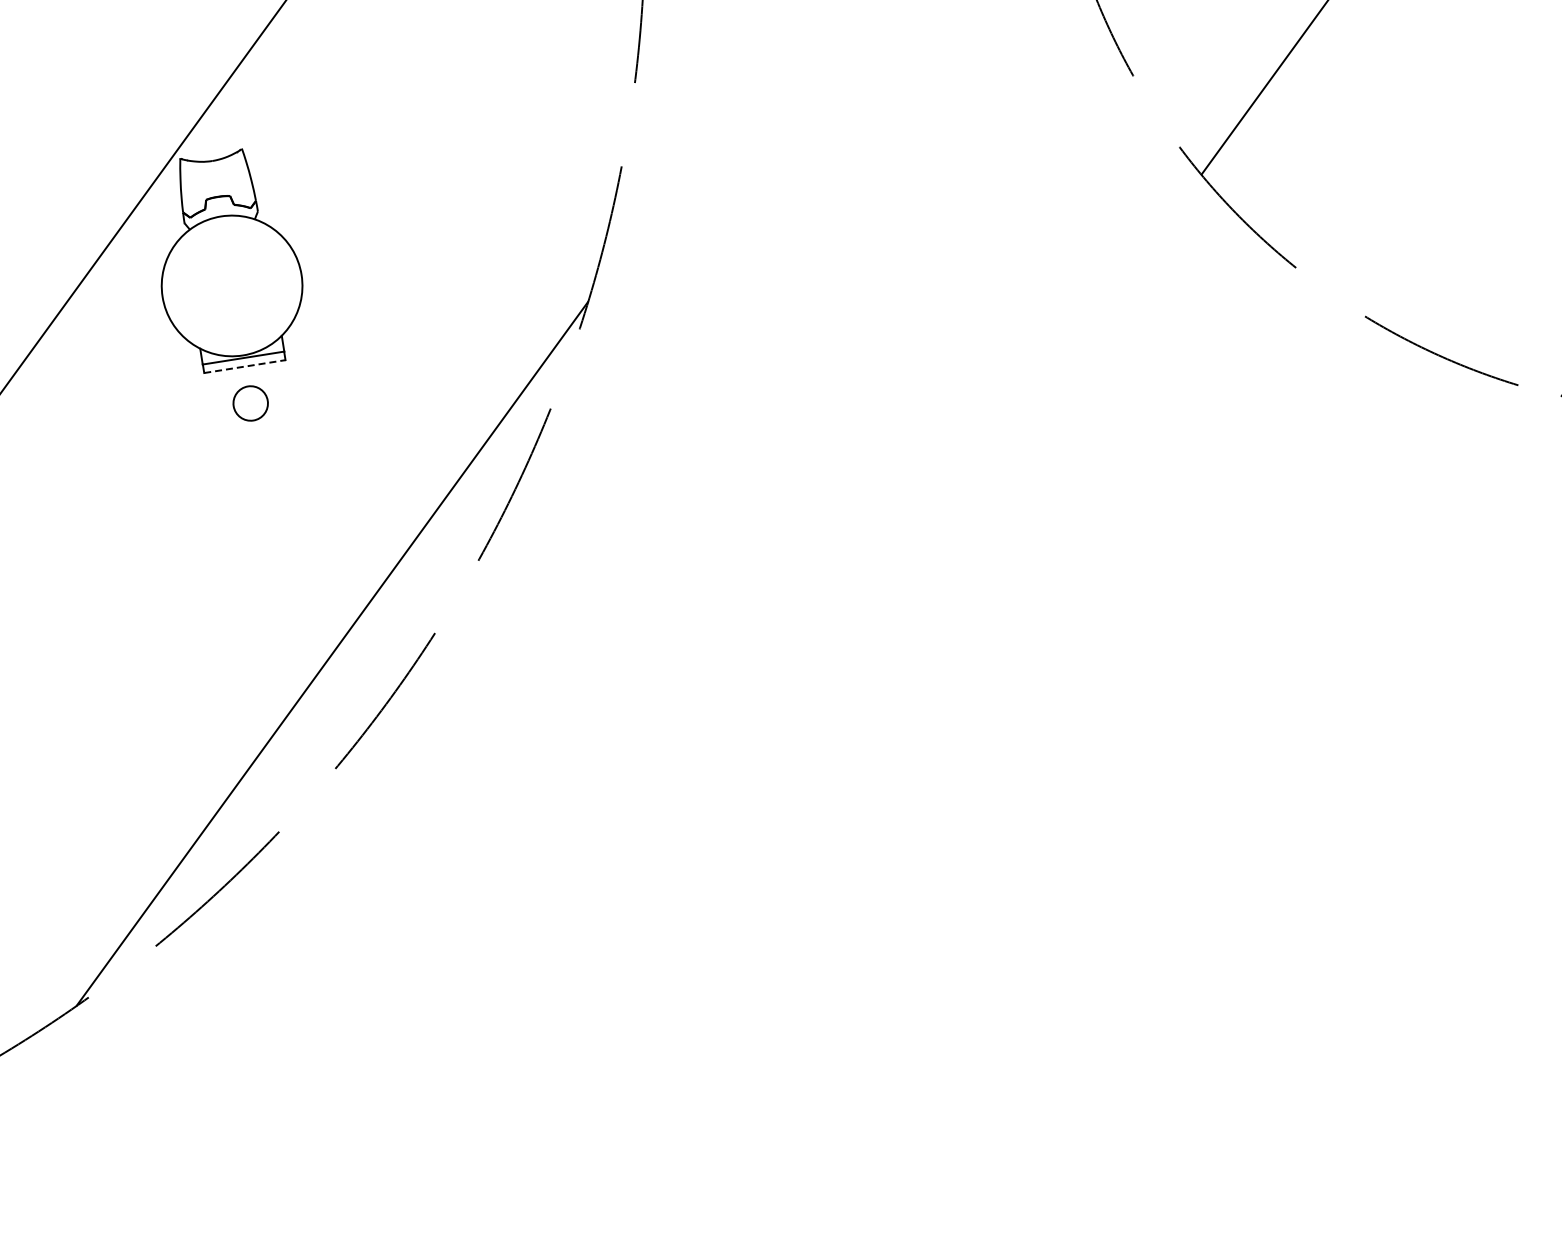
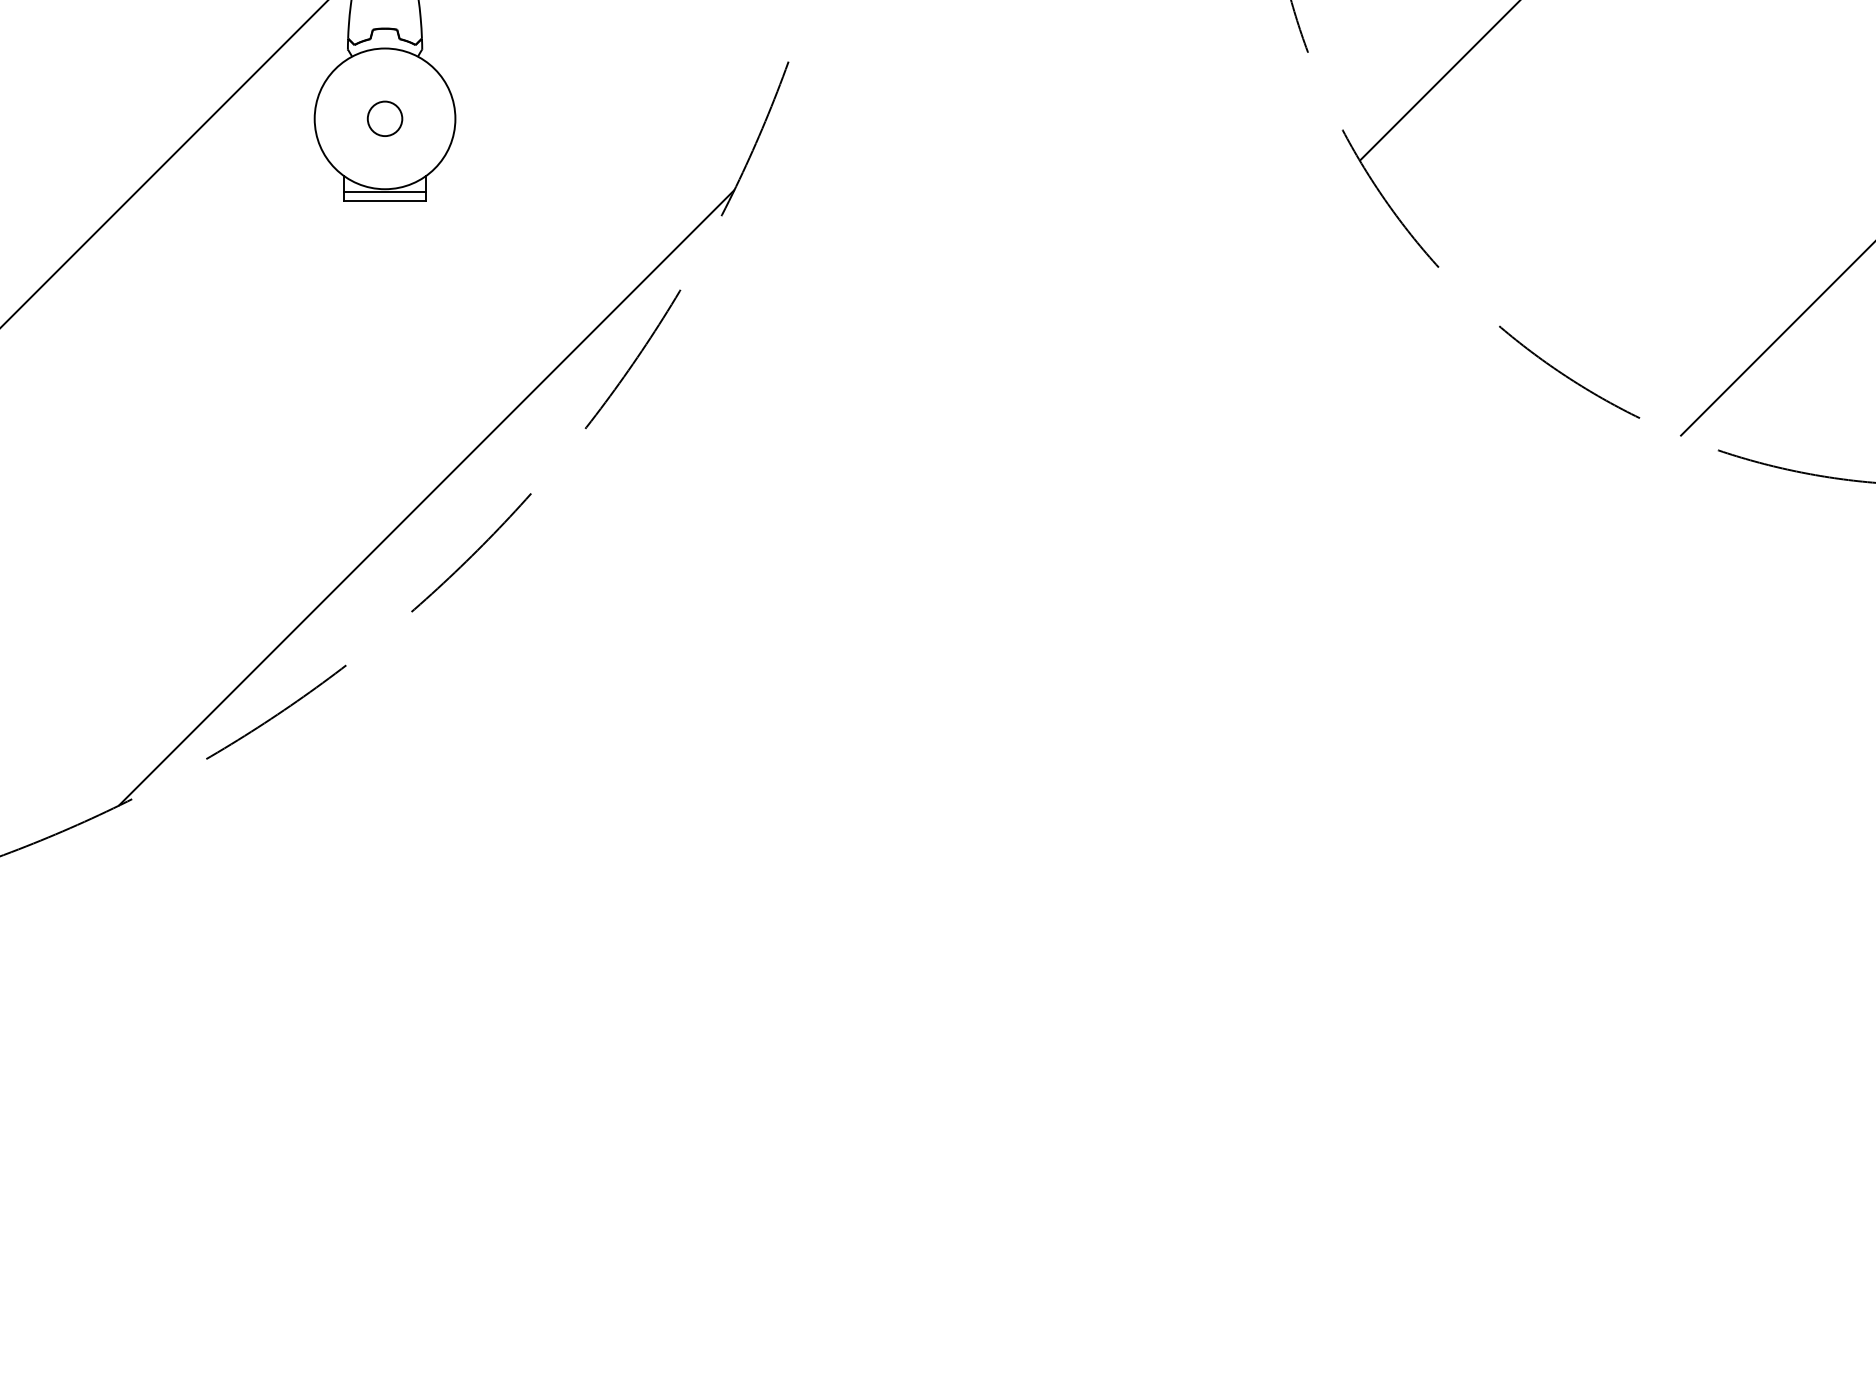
line: (245, 366) -> (385, 200), dashed -> solid
circle: (250, 403) -> (384, 118), moved

